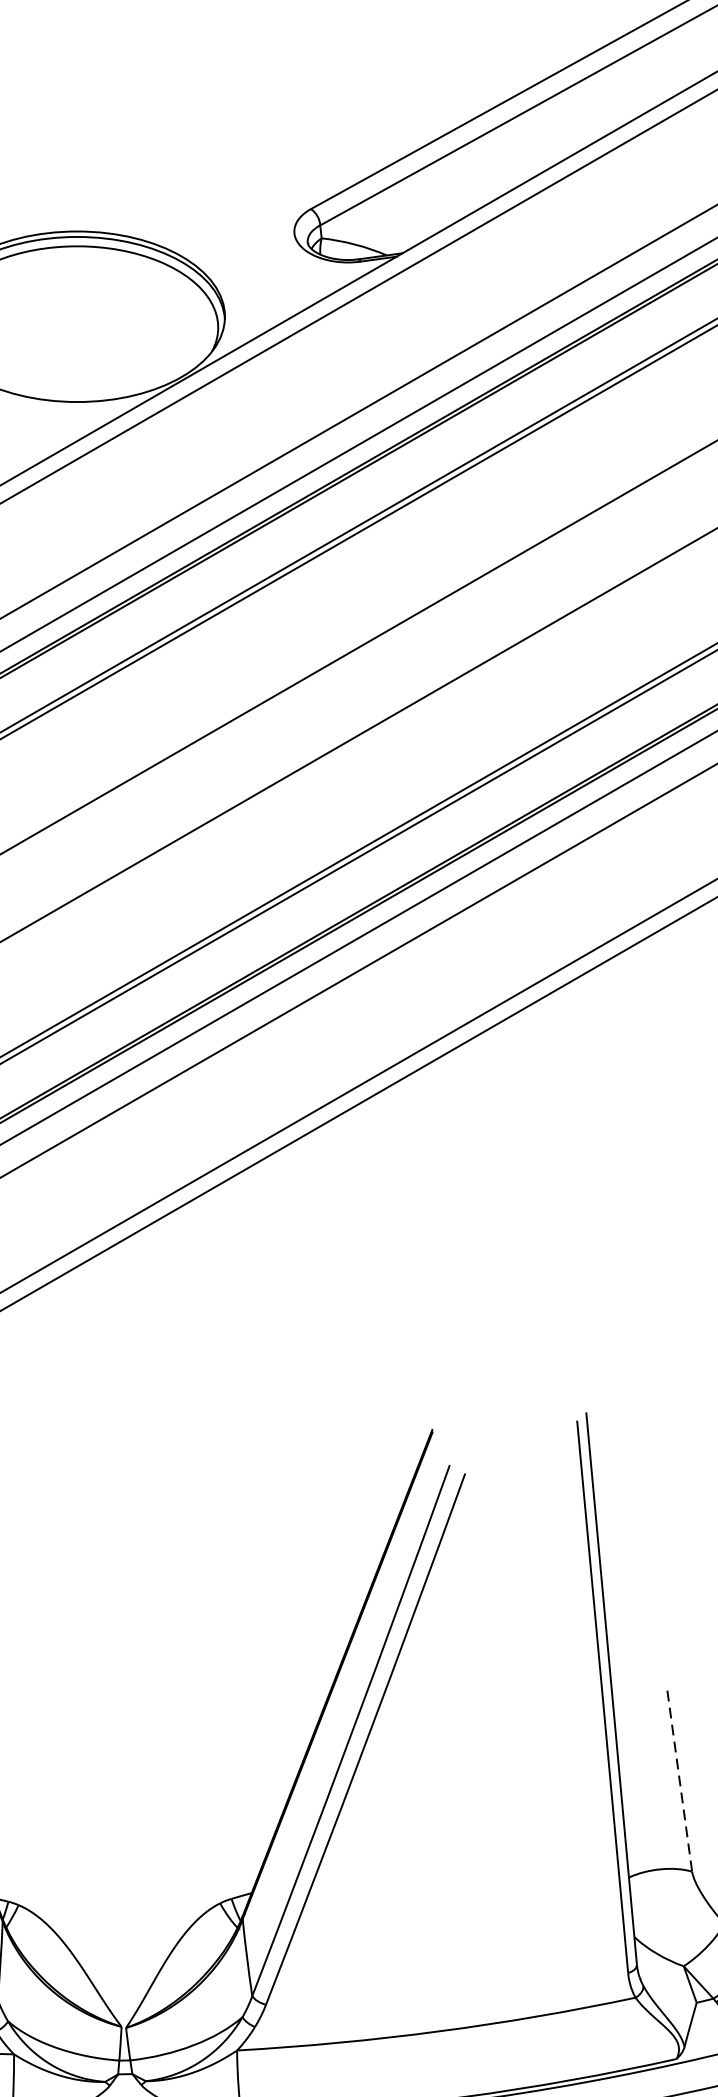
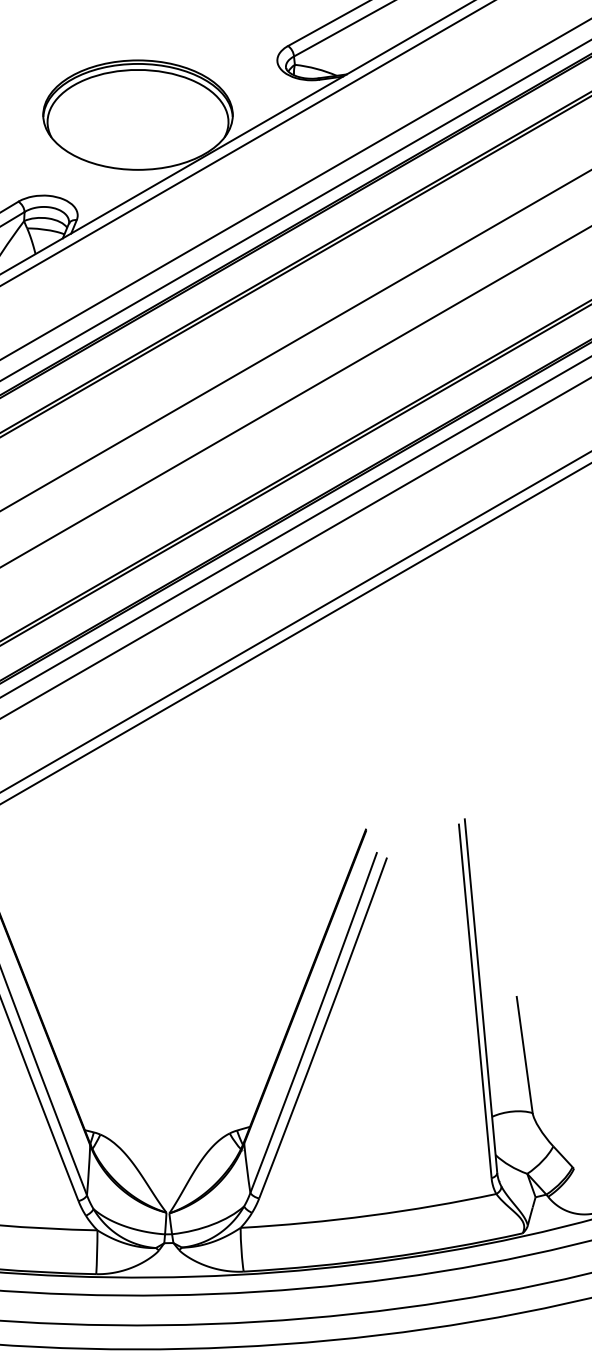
line: (679, 1781) -> (524, 1055), dashed -> solid

